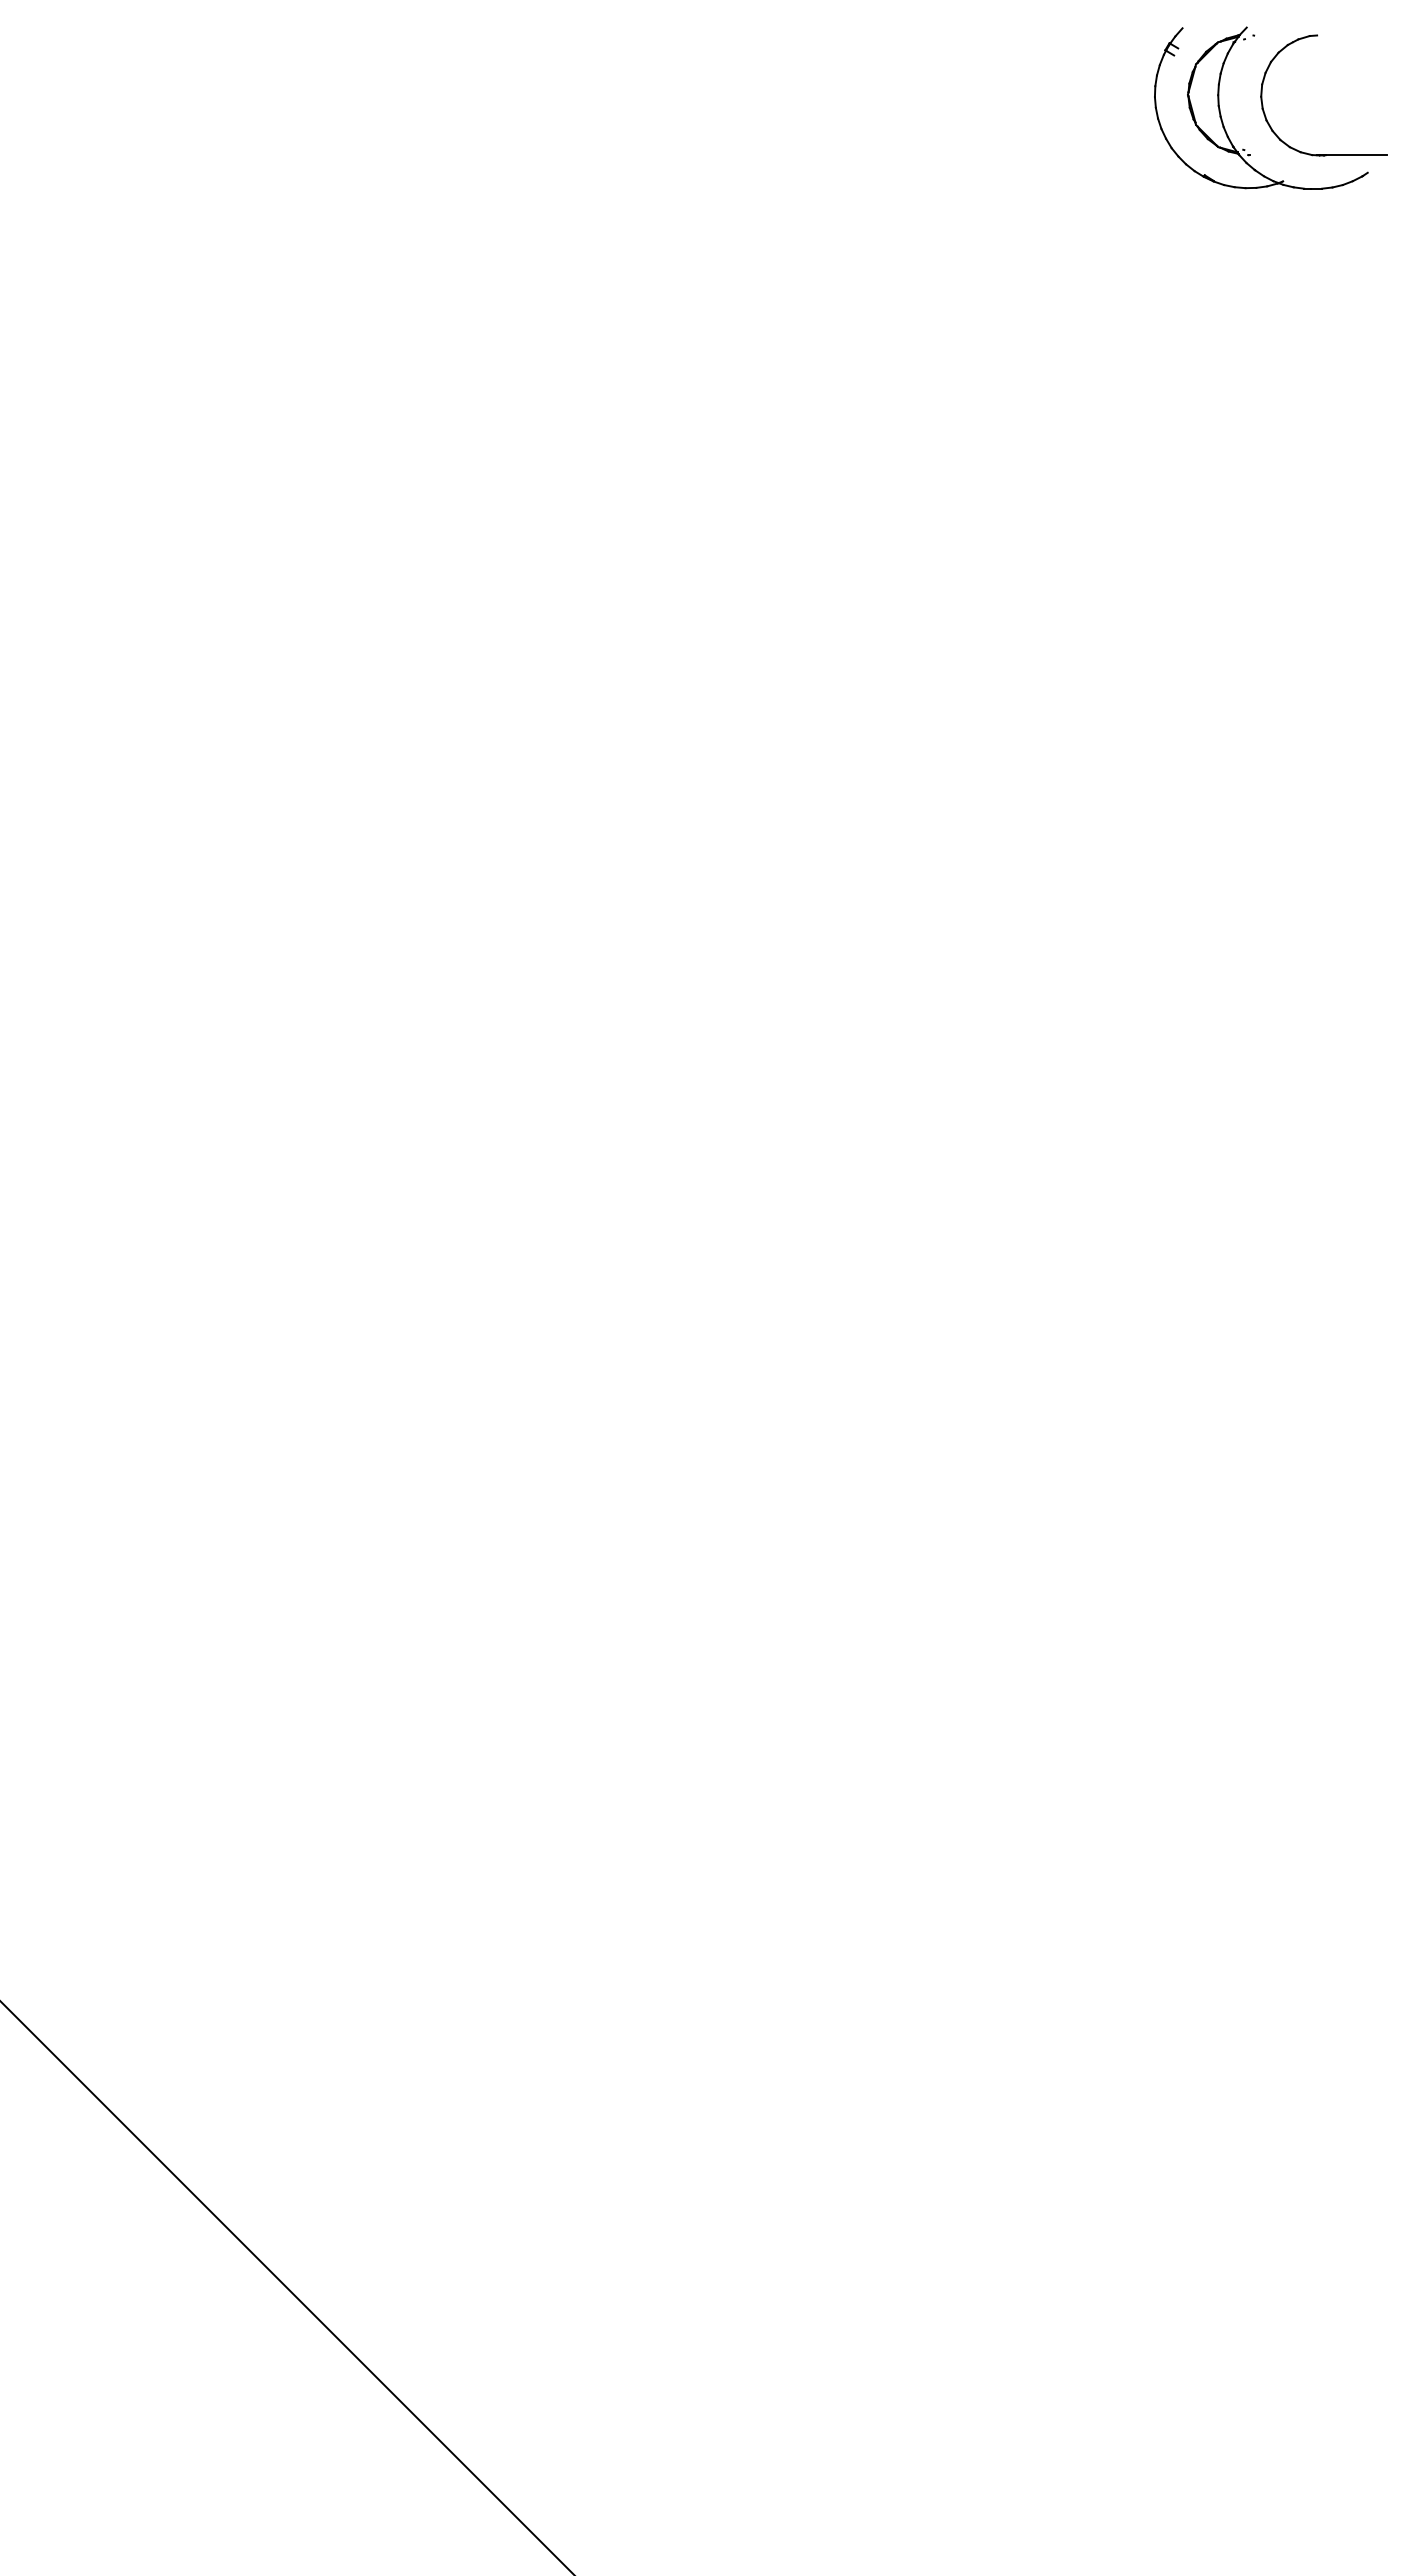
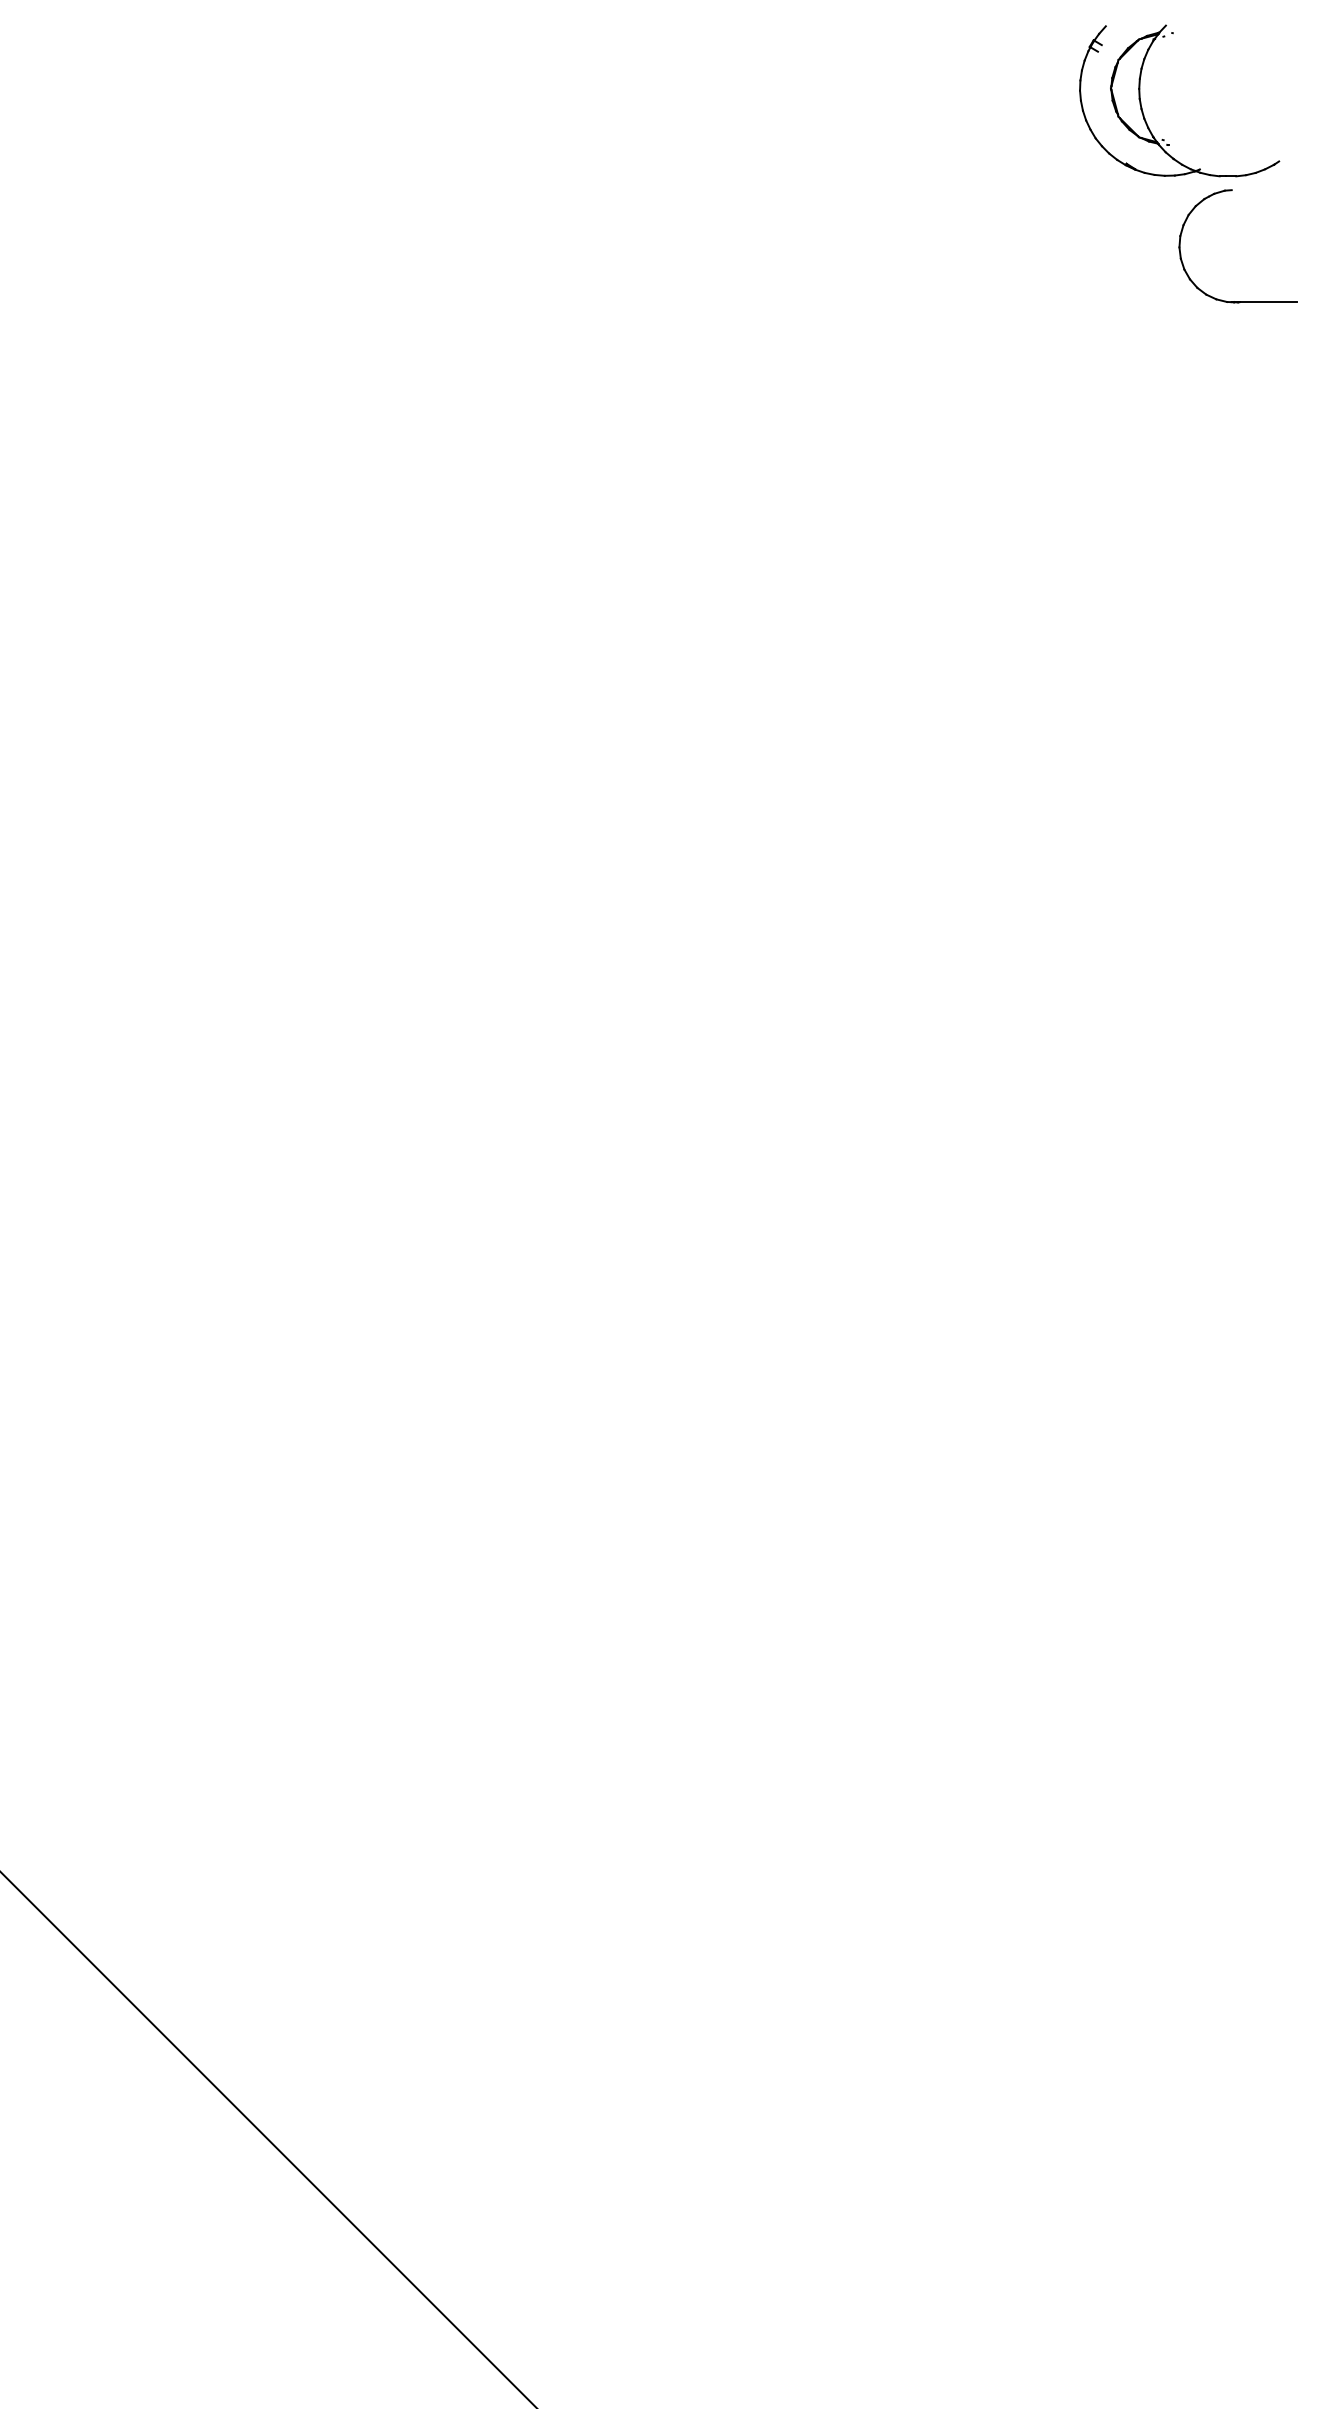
part: (1323, 154) -> (1237, 301), moved

